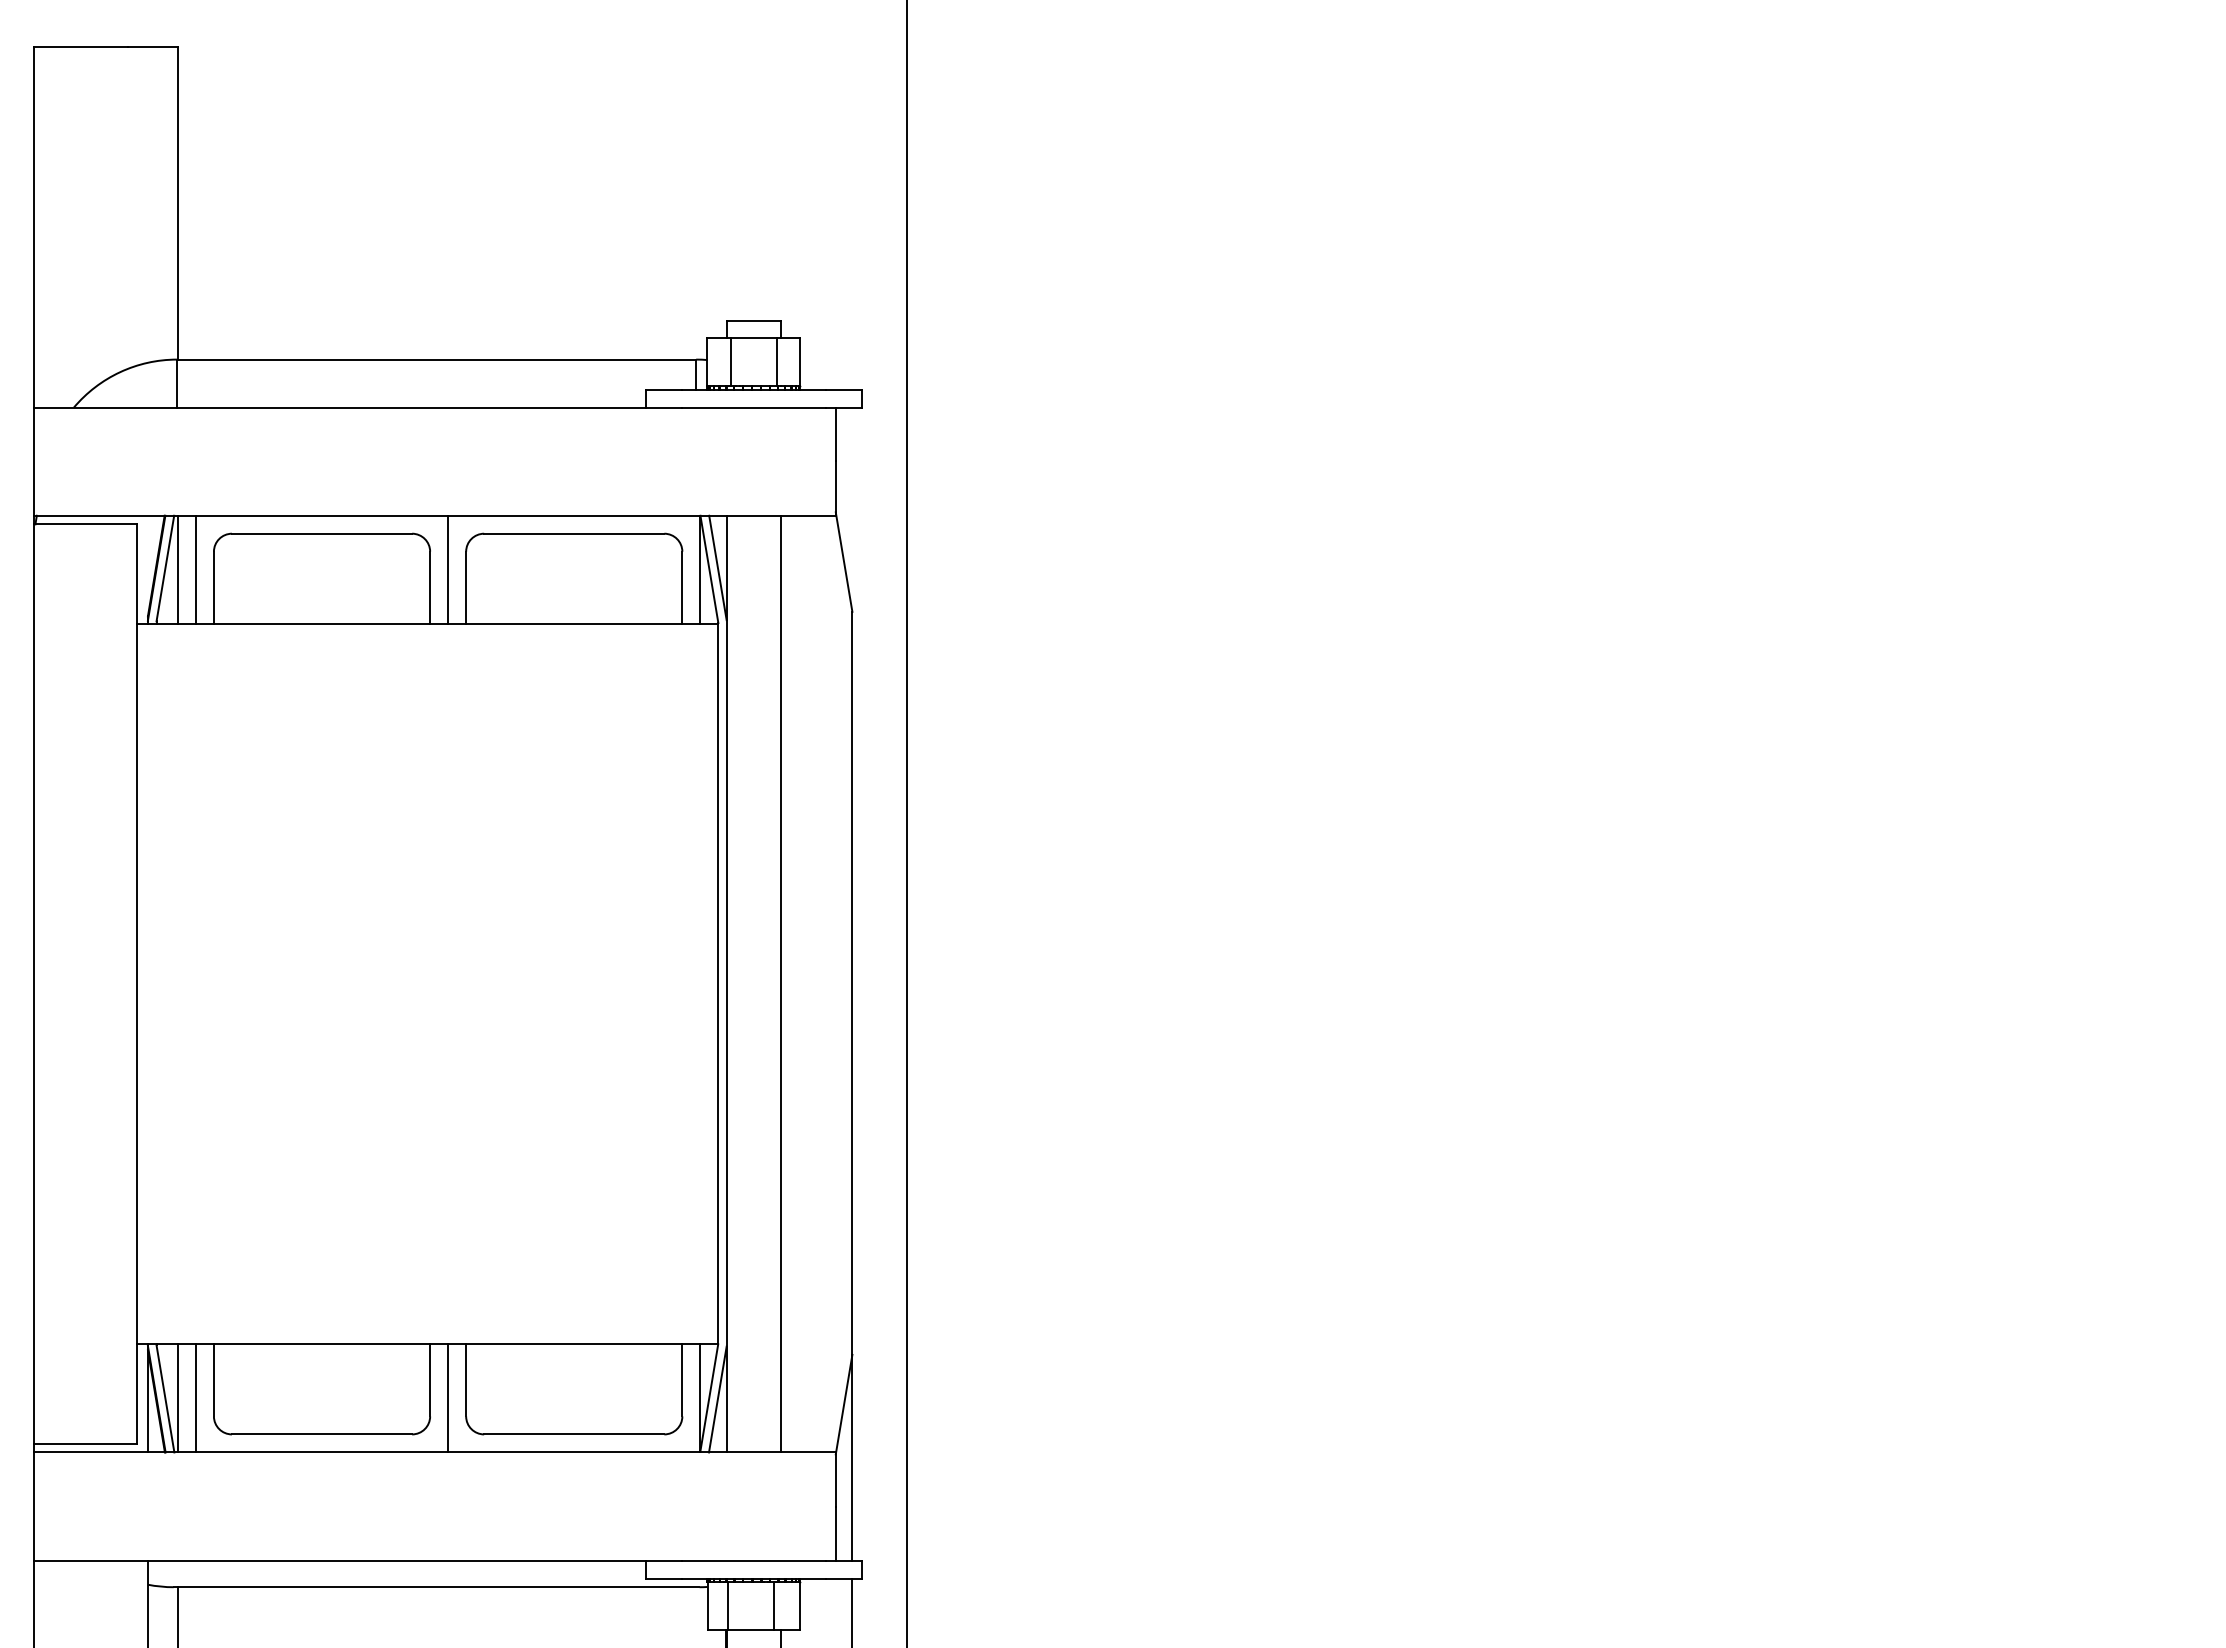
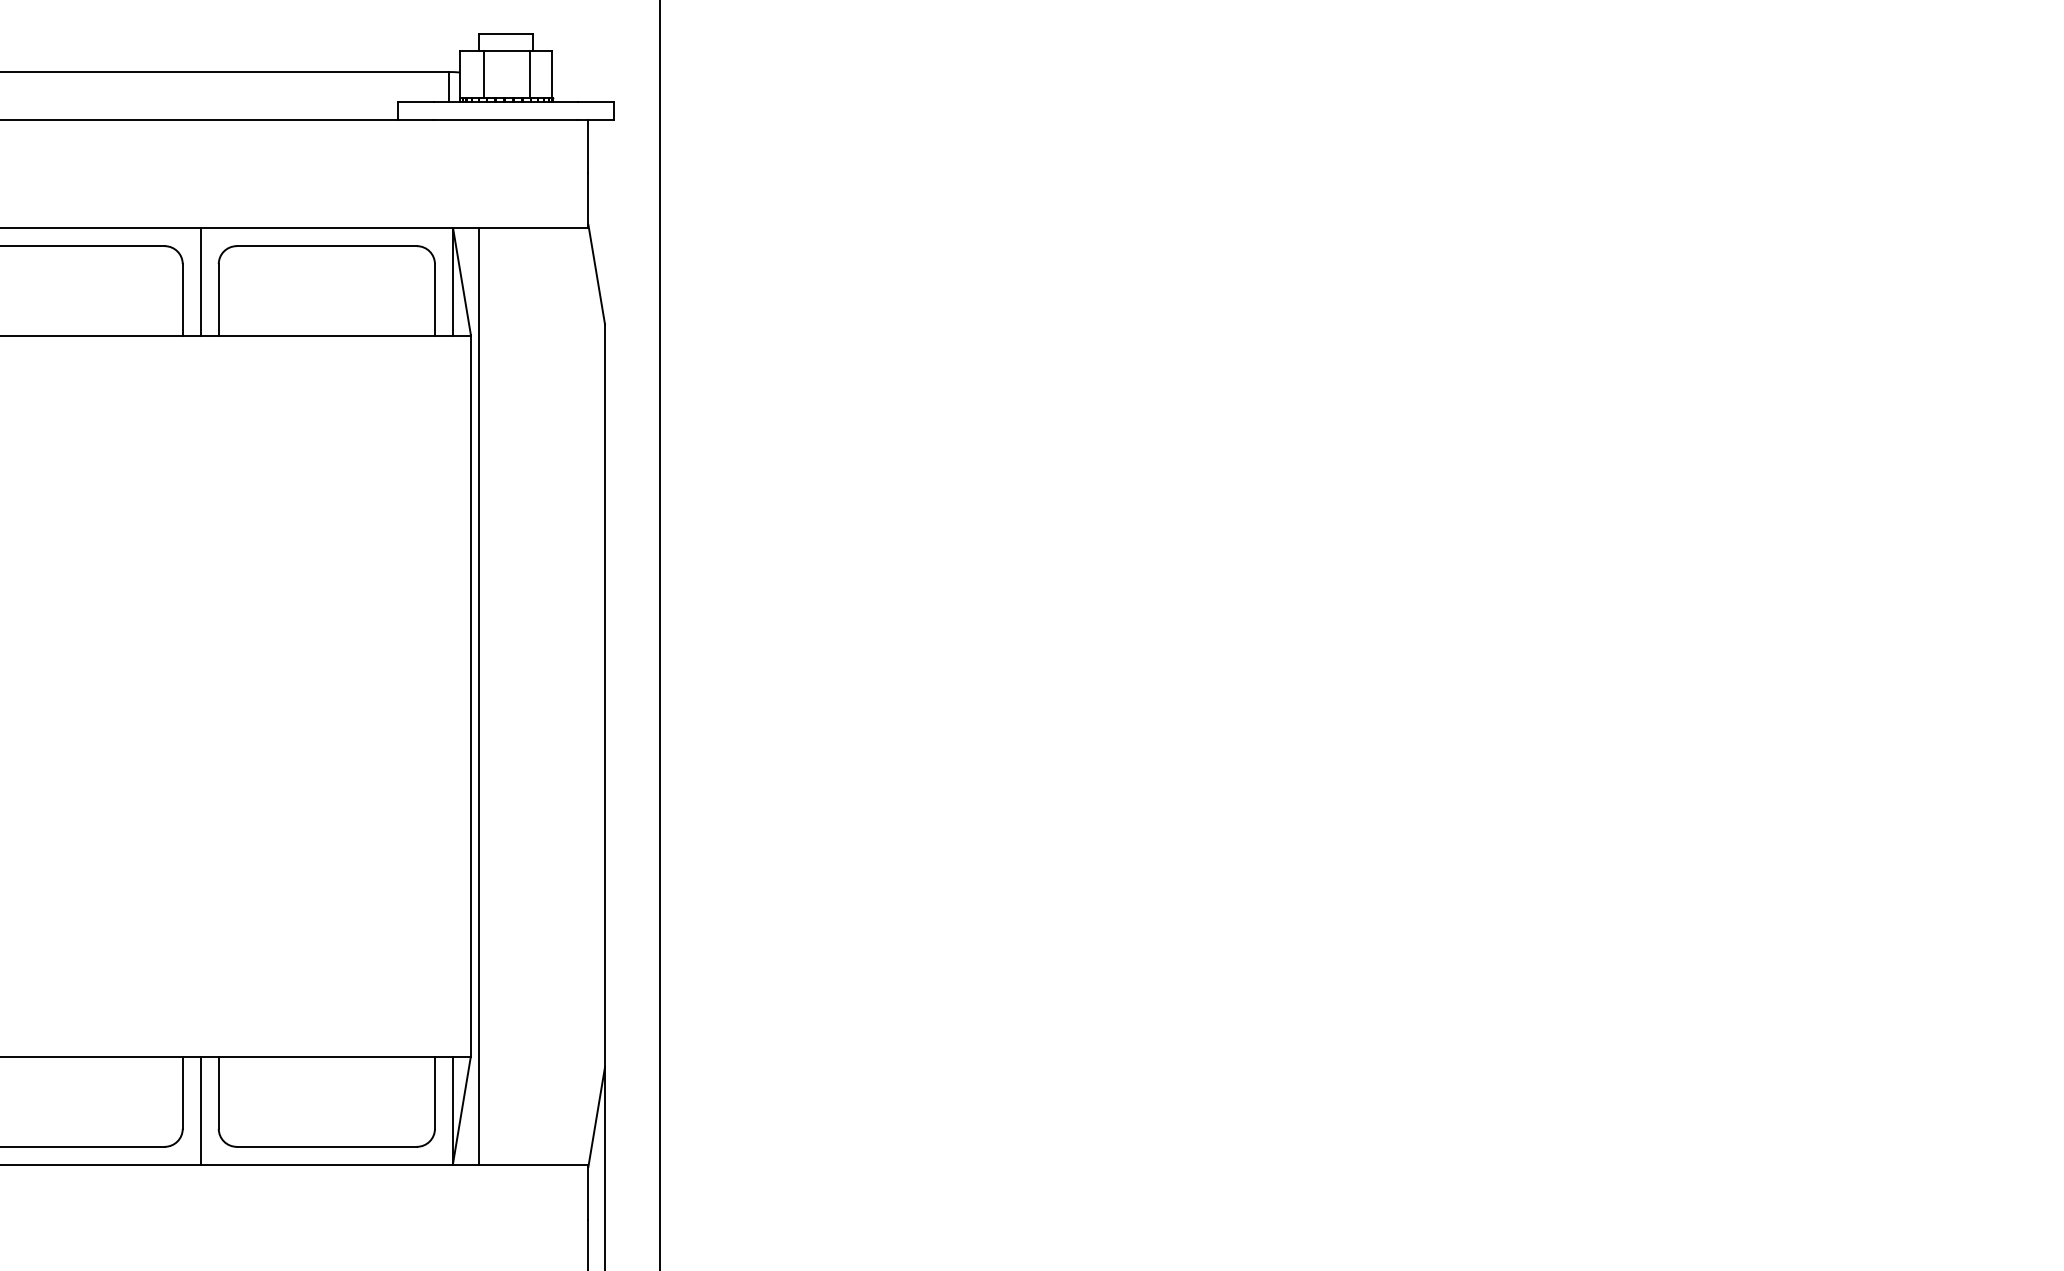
line: (717, 567) -> (470, 279), removed
line: (780, 983) -> (533, 695), removed
line: (717, 1399) -> (470, 1111), removed

